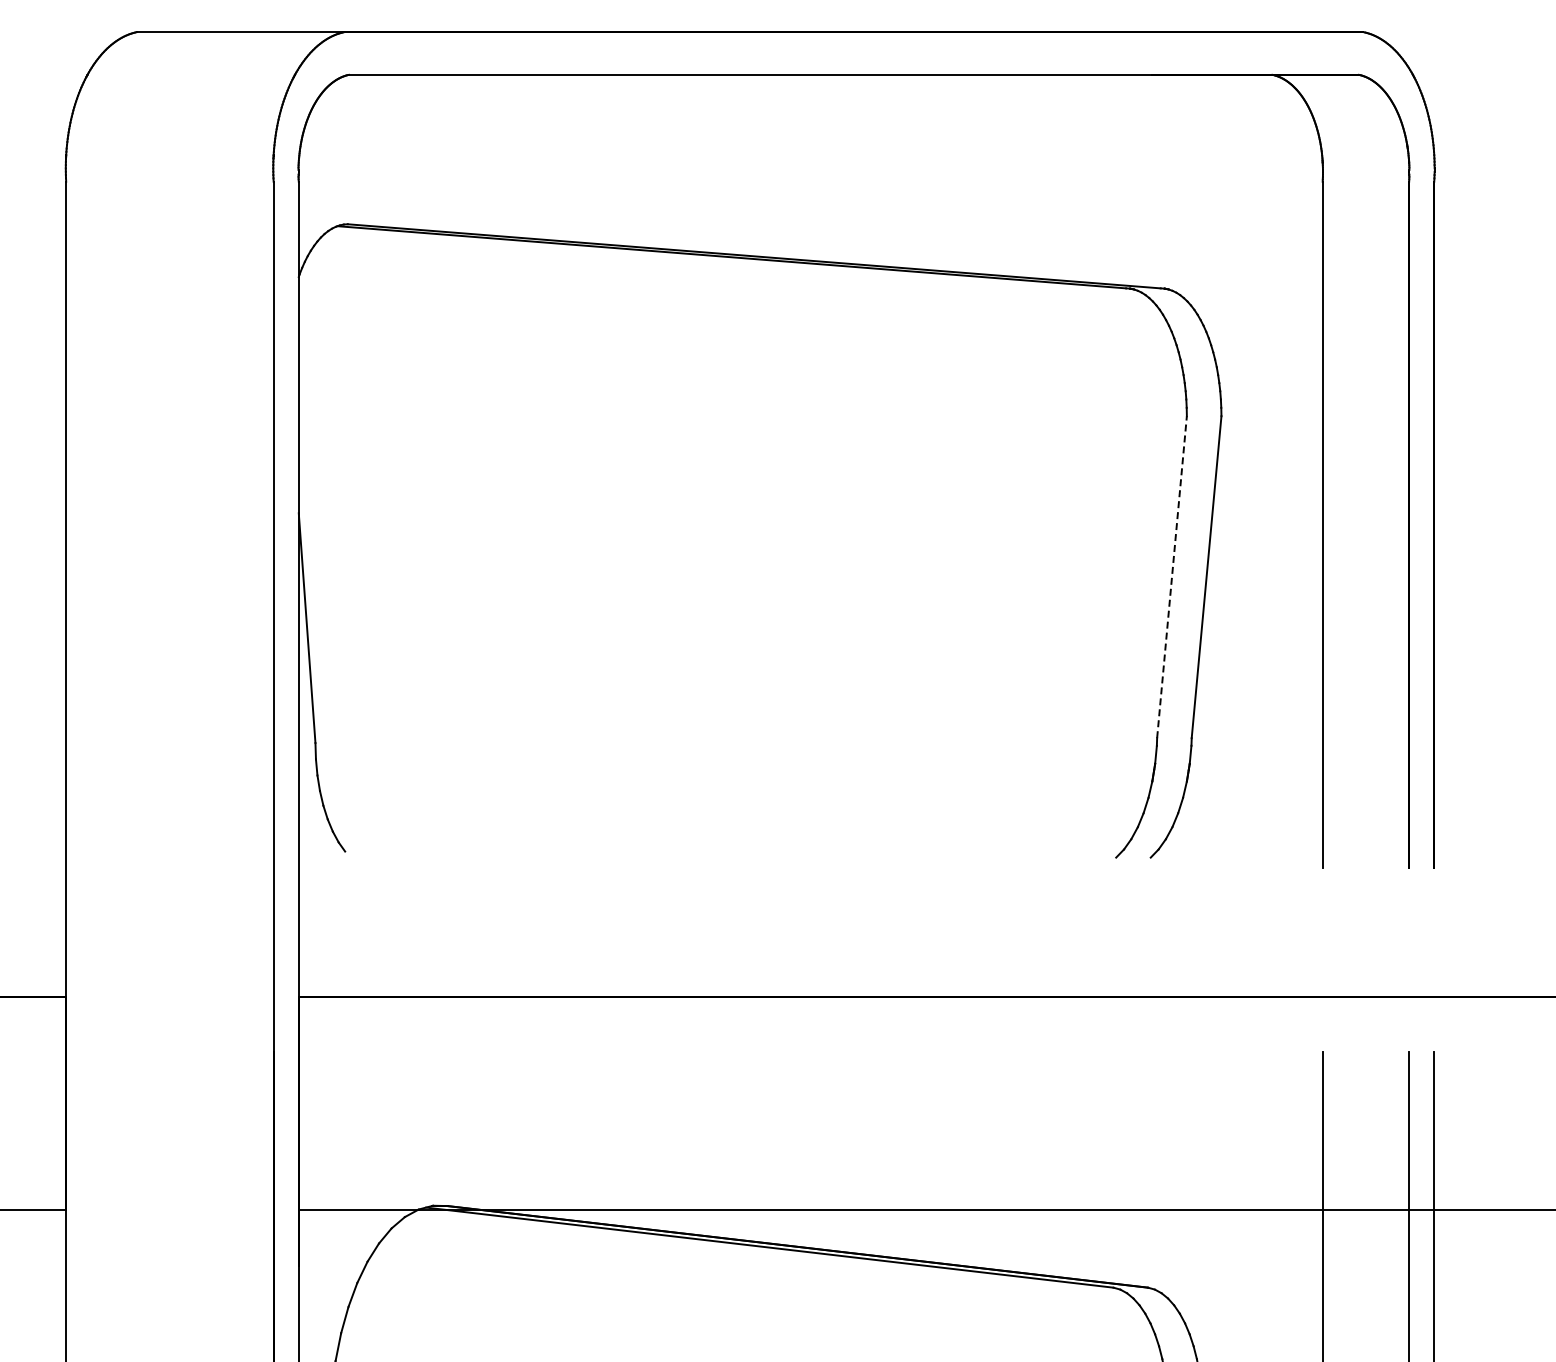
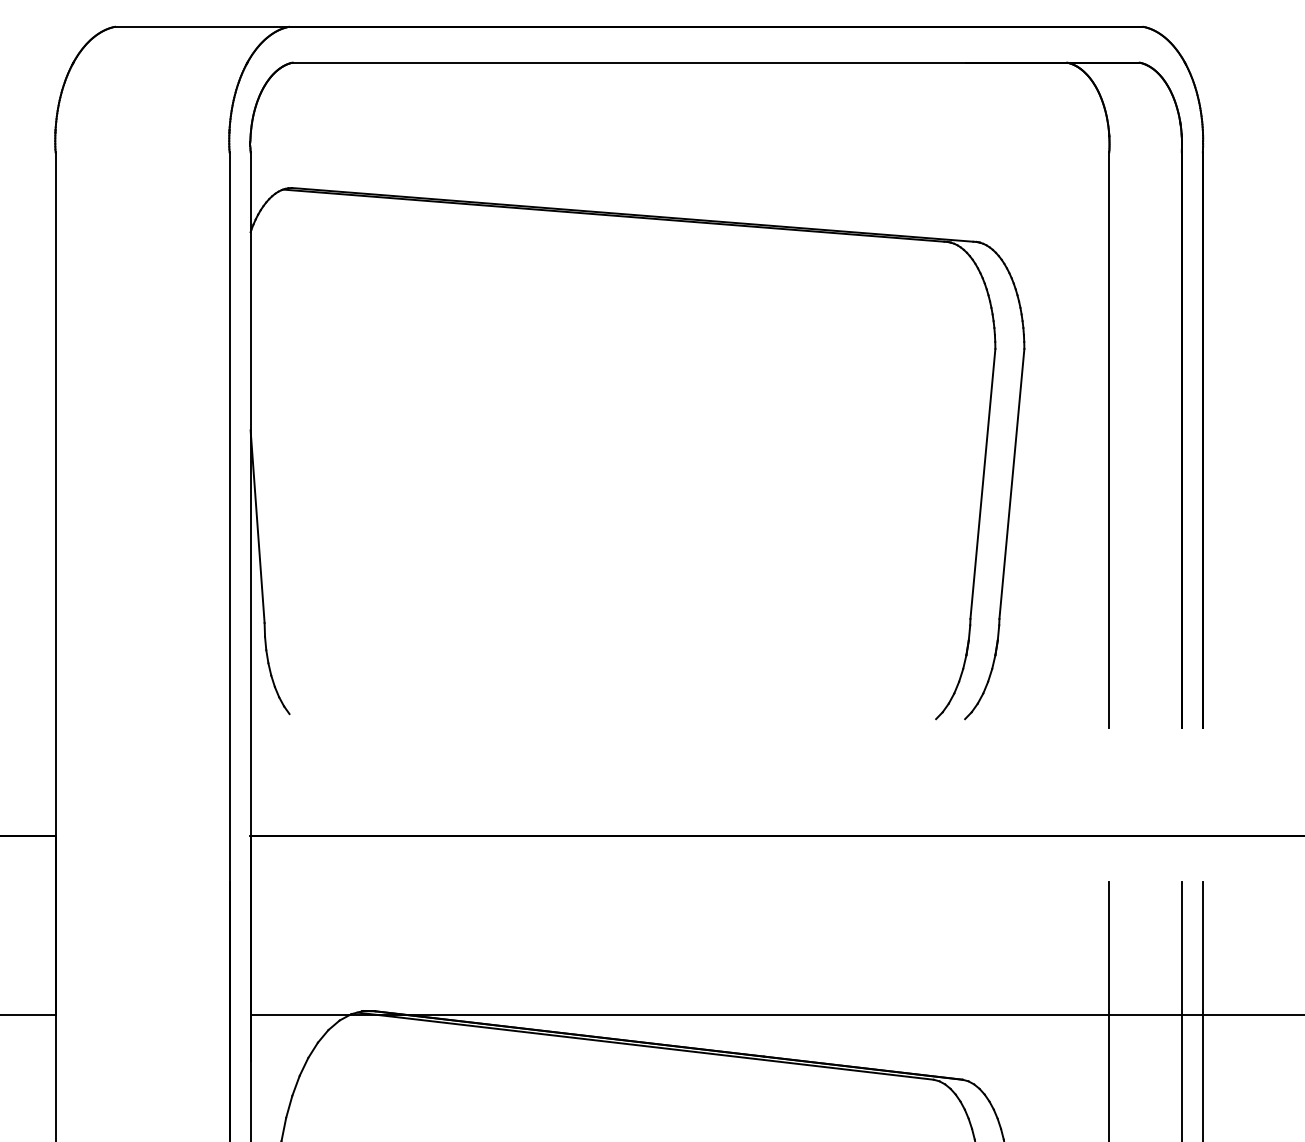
line: (1172, 577) -> (983, 484), dashed -> solid

